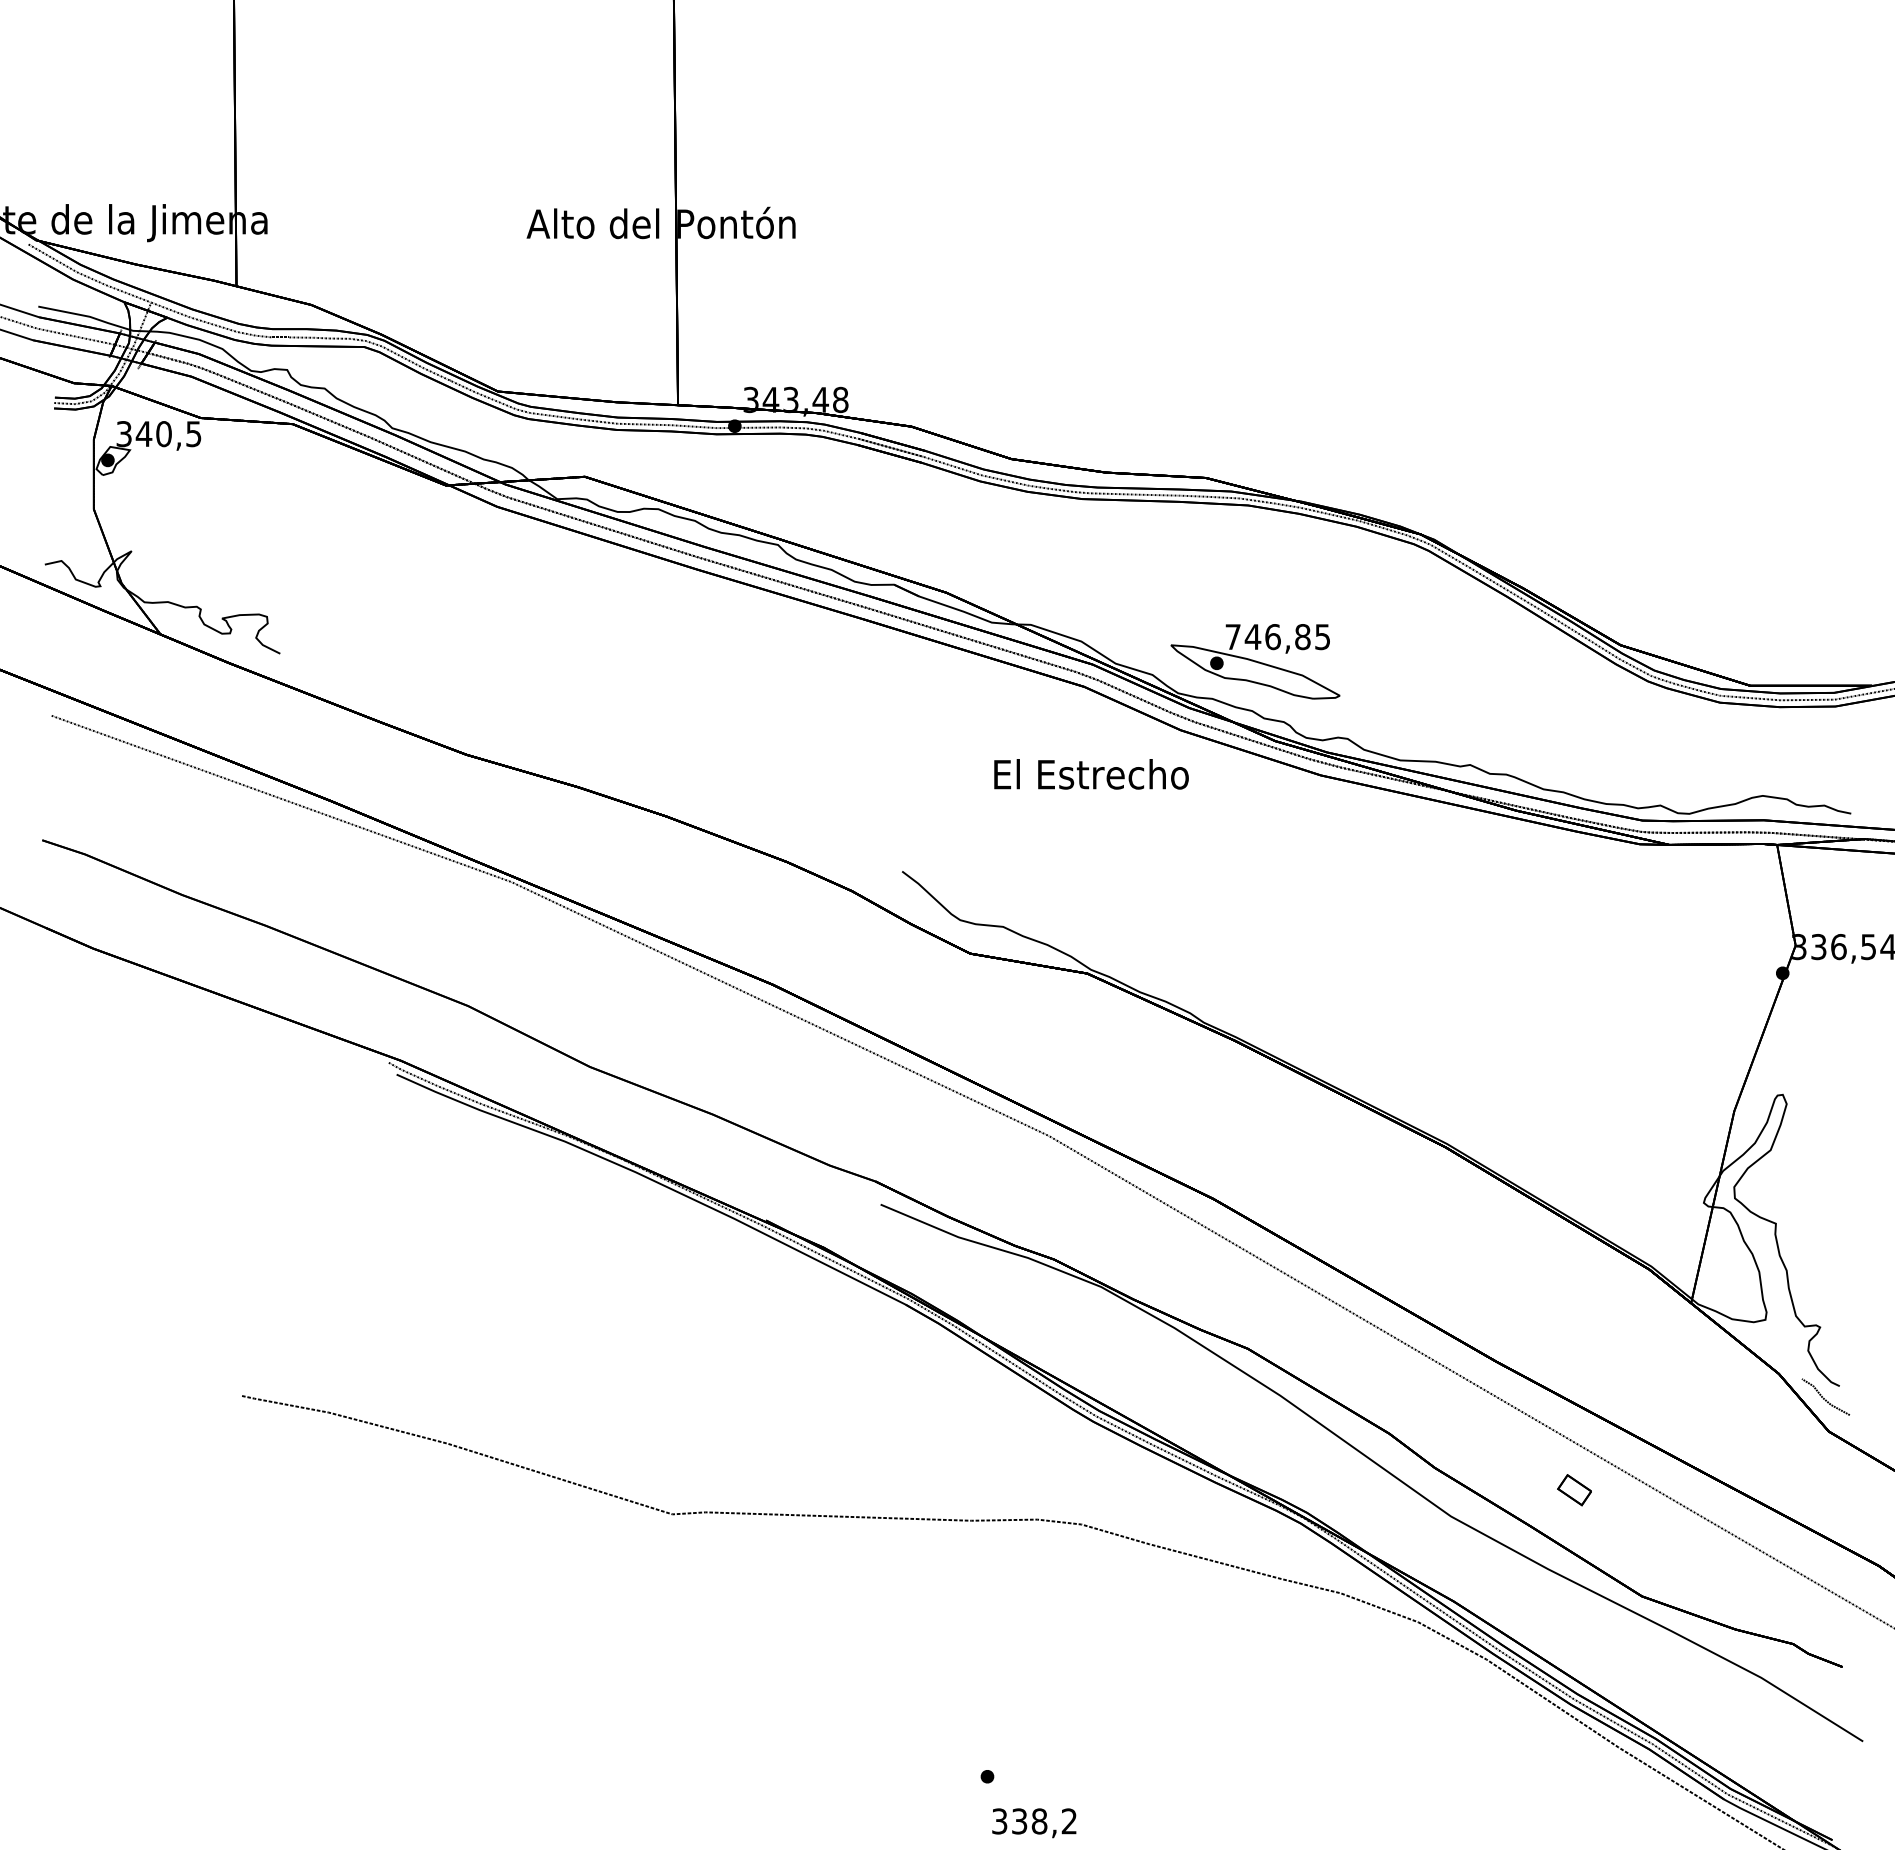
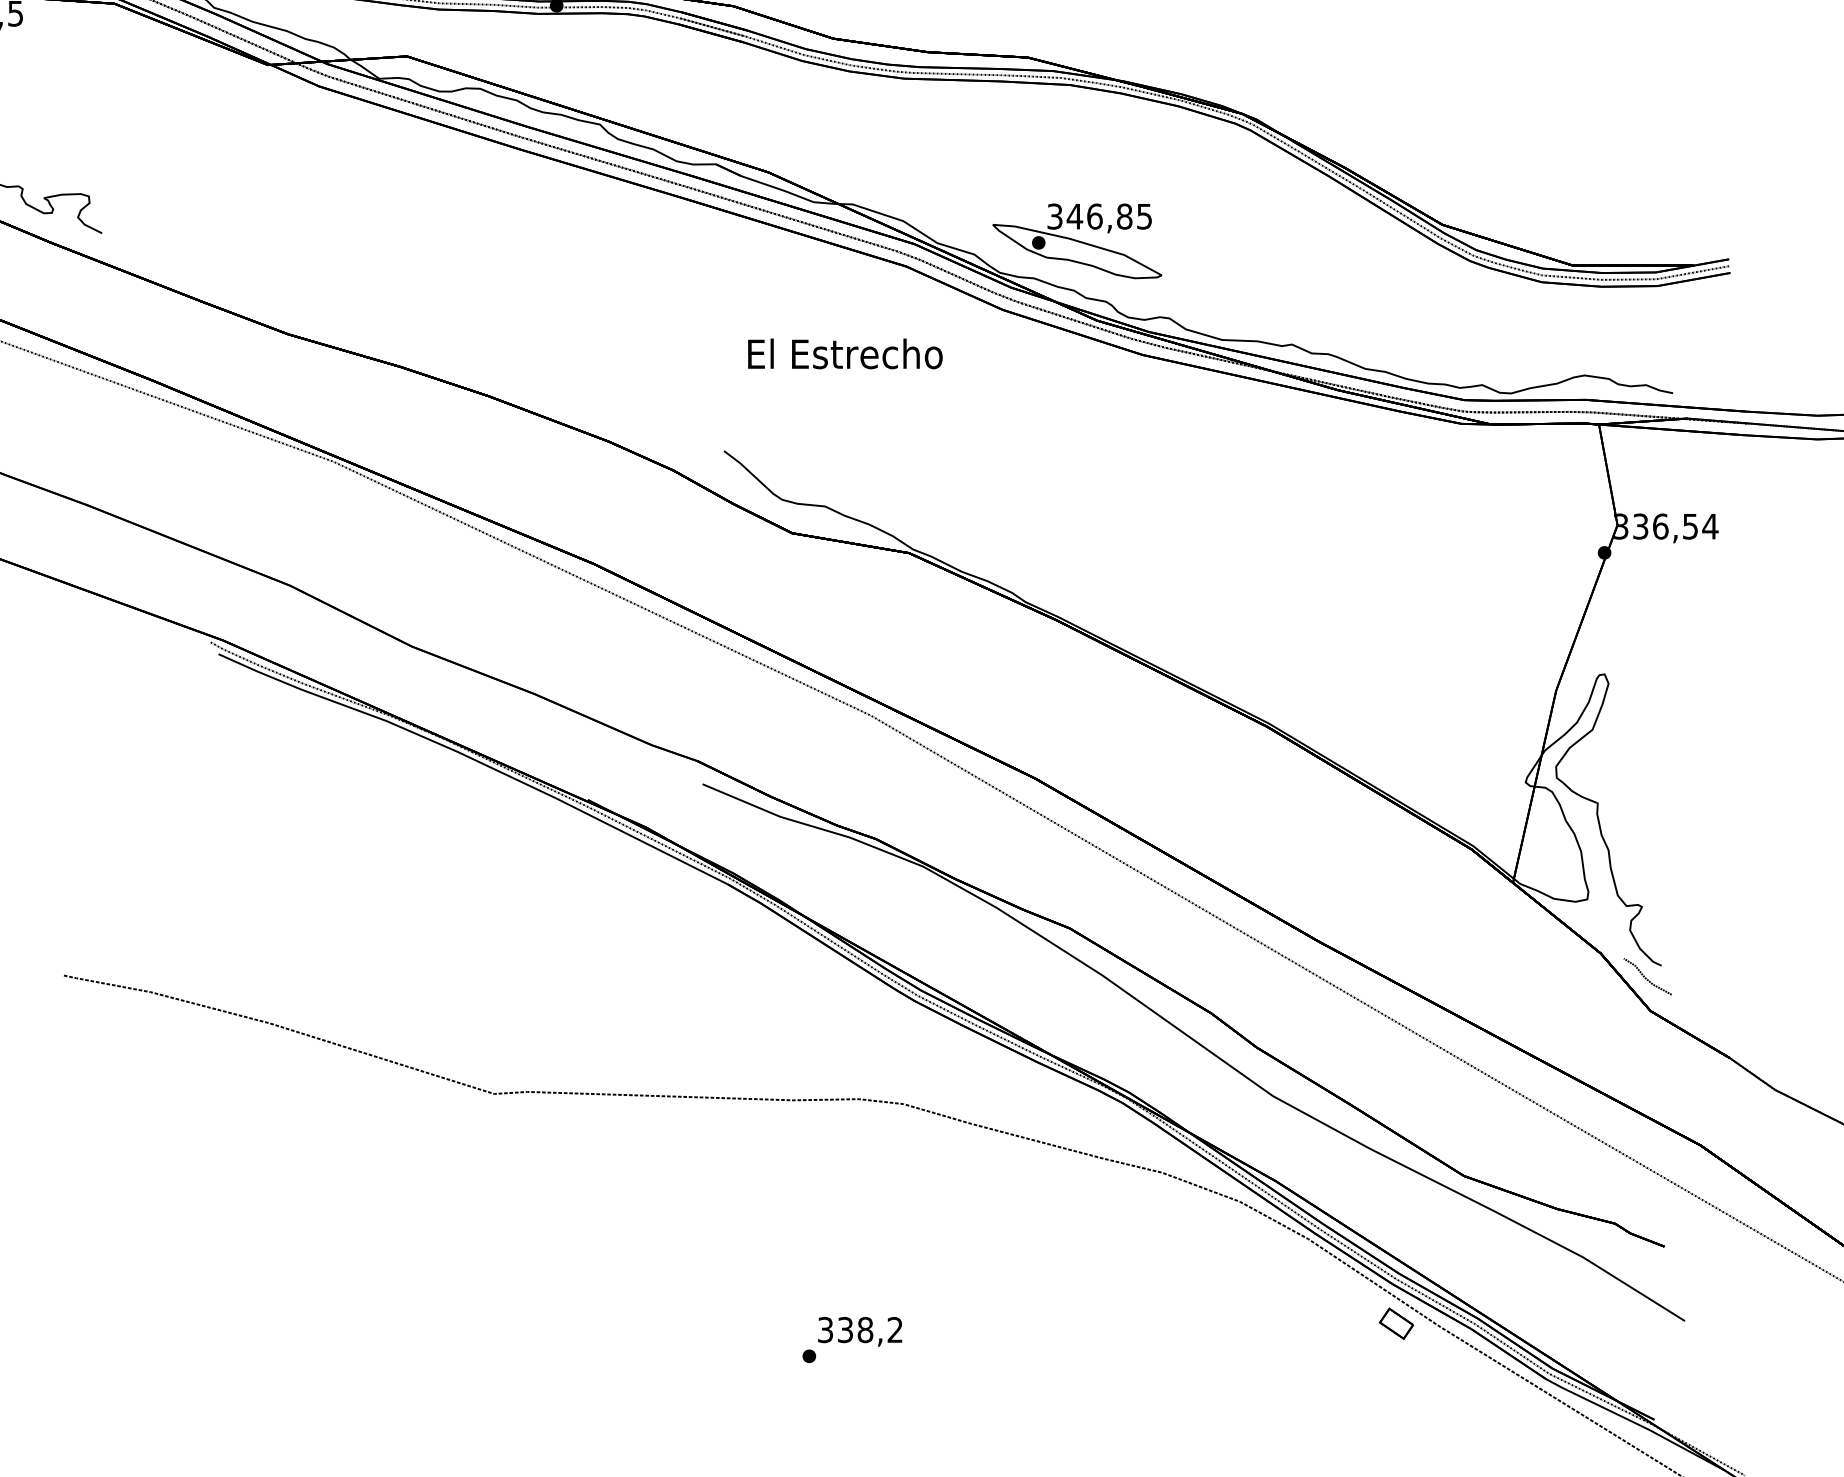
text: (1232, 637) -> (1054, 217), 746,85 -> 346,85
text: (1091, 774) -> (845, 354), moved
part: (1574, 1490) -> (1396, 1324), moved
text: (1034, 1823) -> (860, 1332), moved

